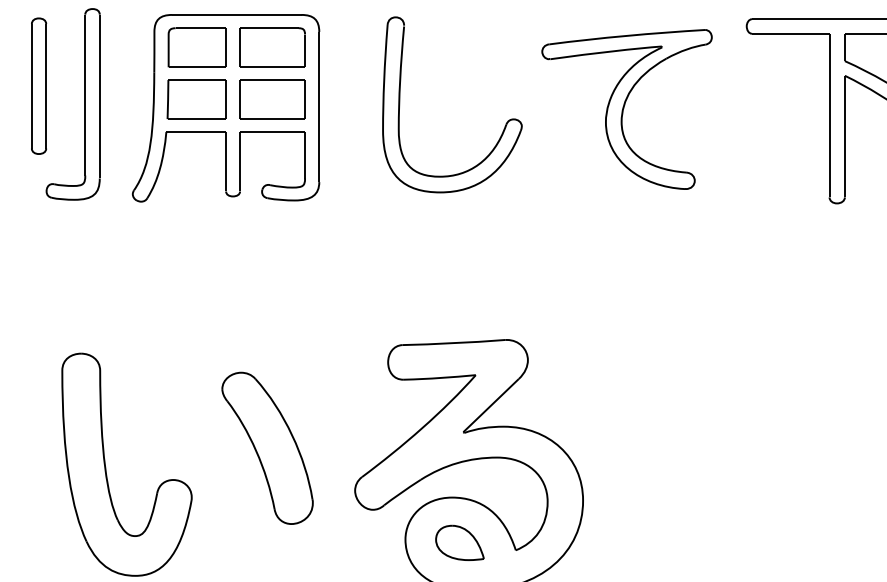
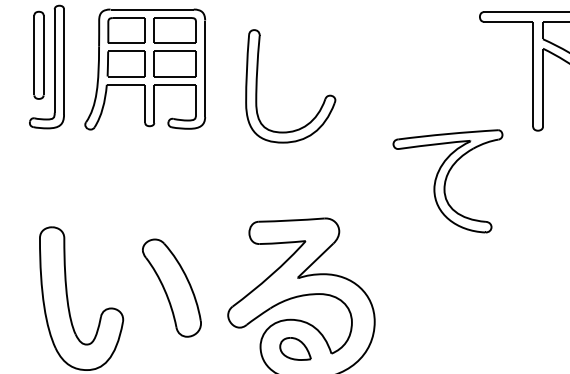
part: (38, 84) -> (38, 54), moved
part: (400, 105) -> (257, 86), moved
part: (626, 109) -> (447, 181), moved

